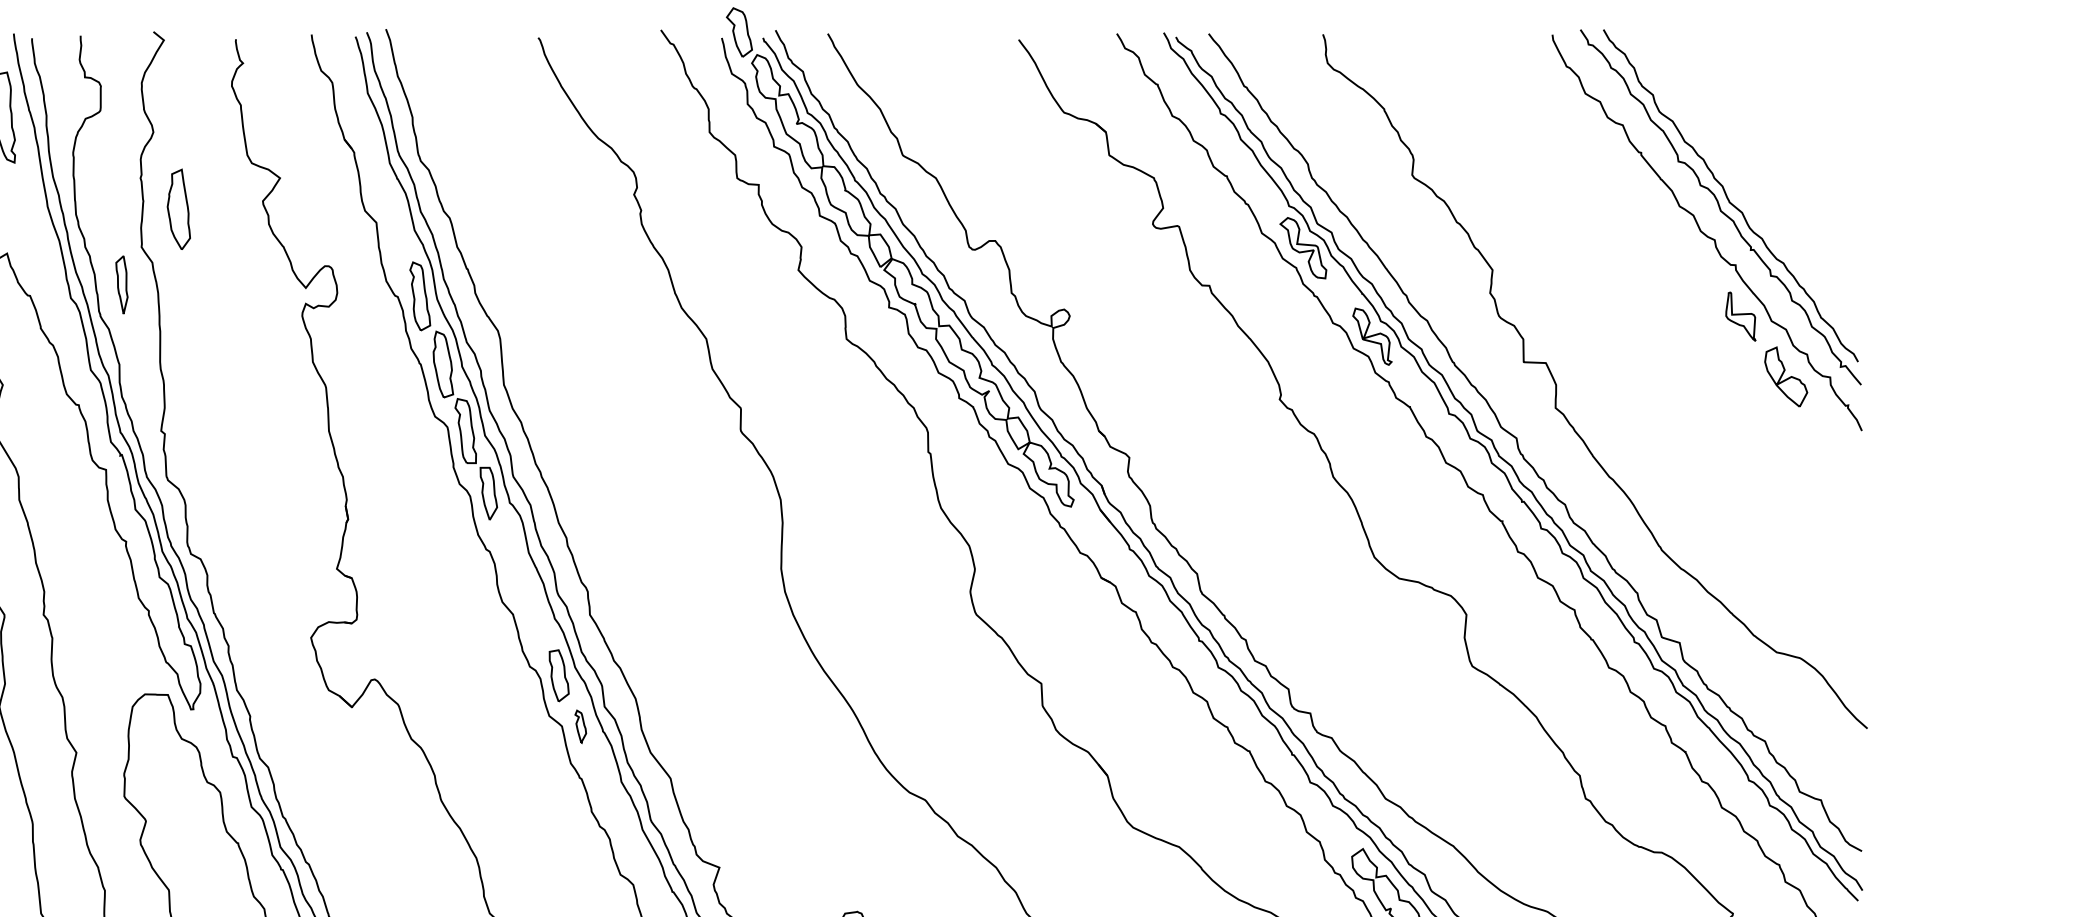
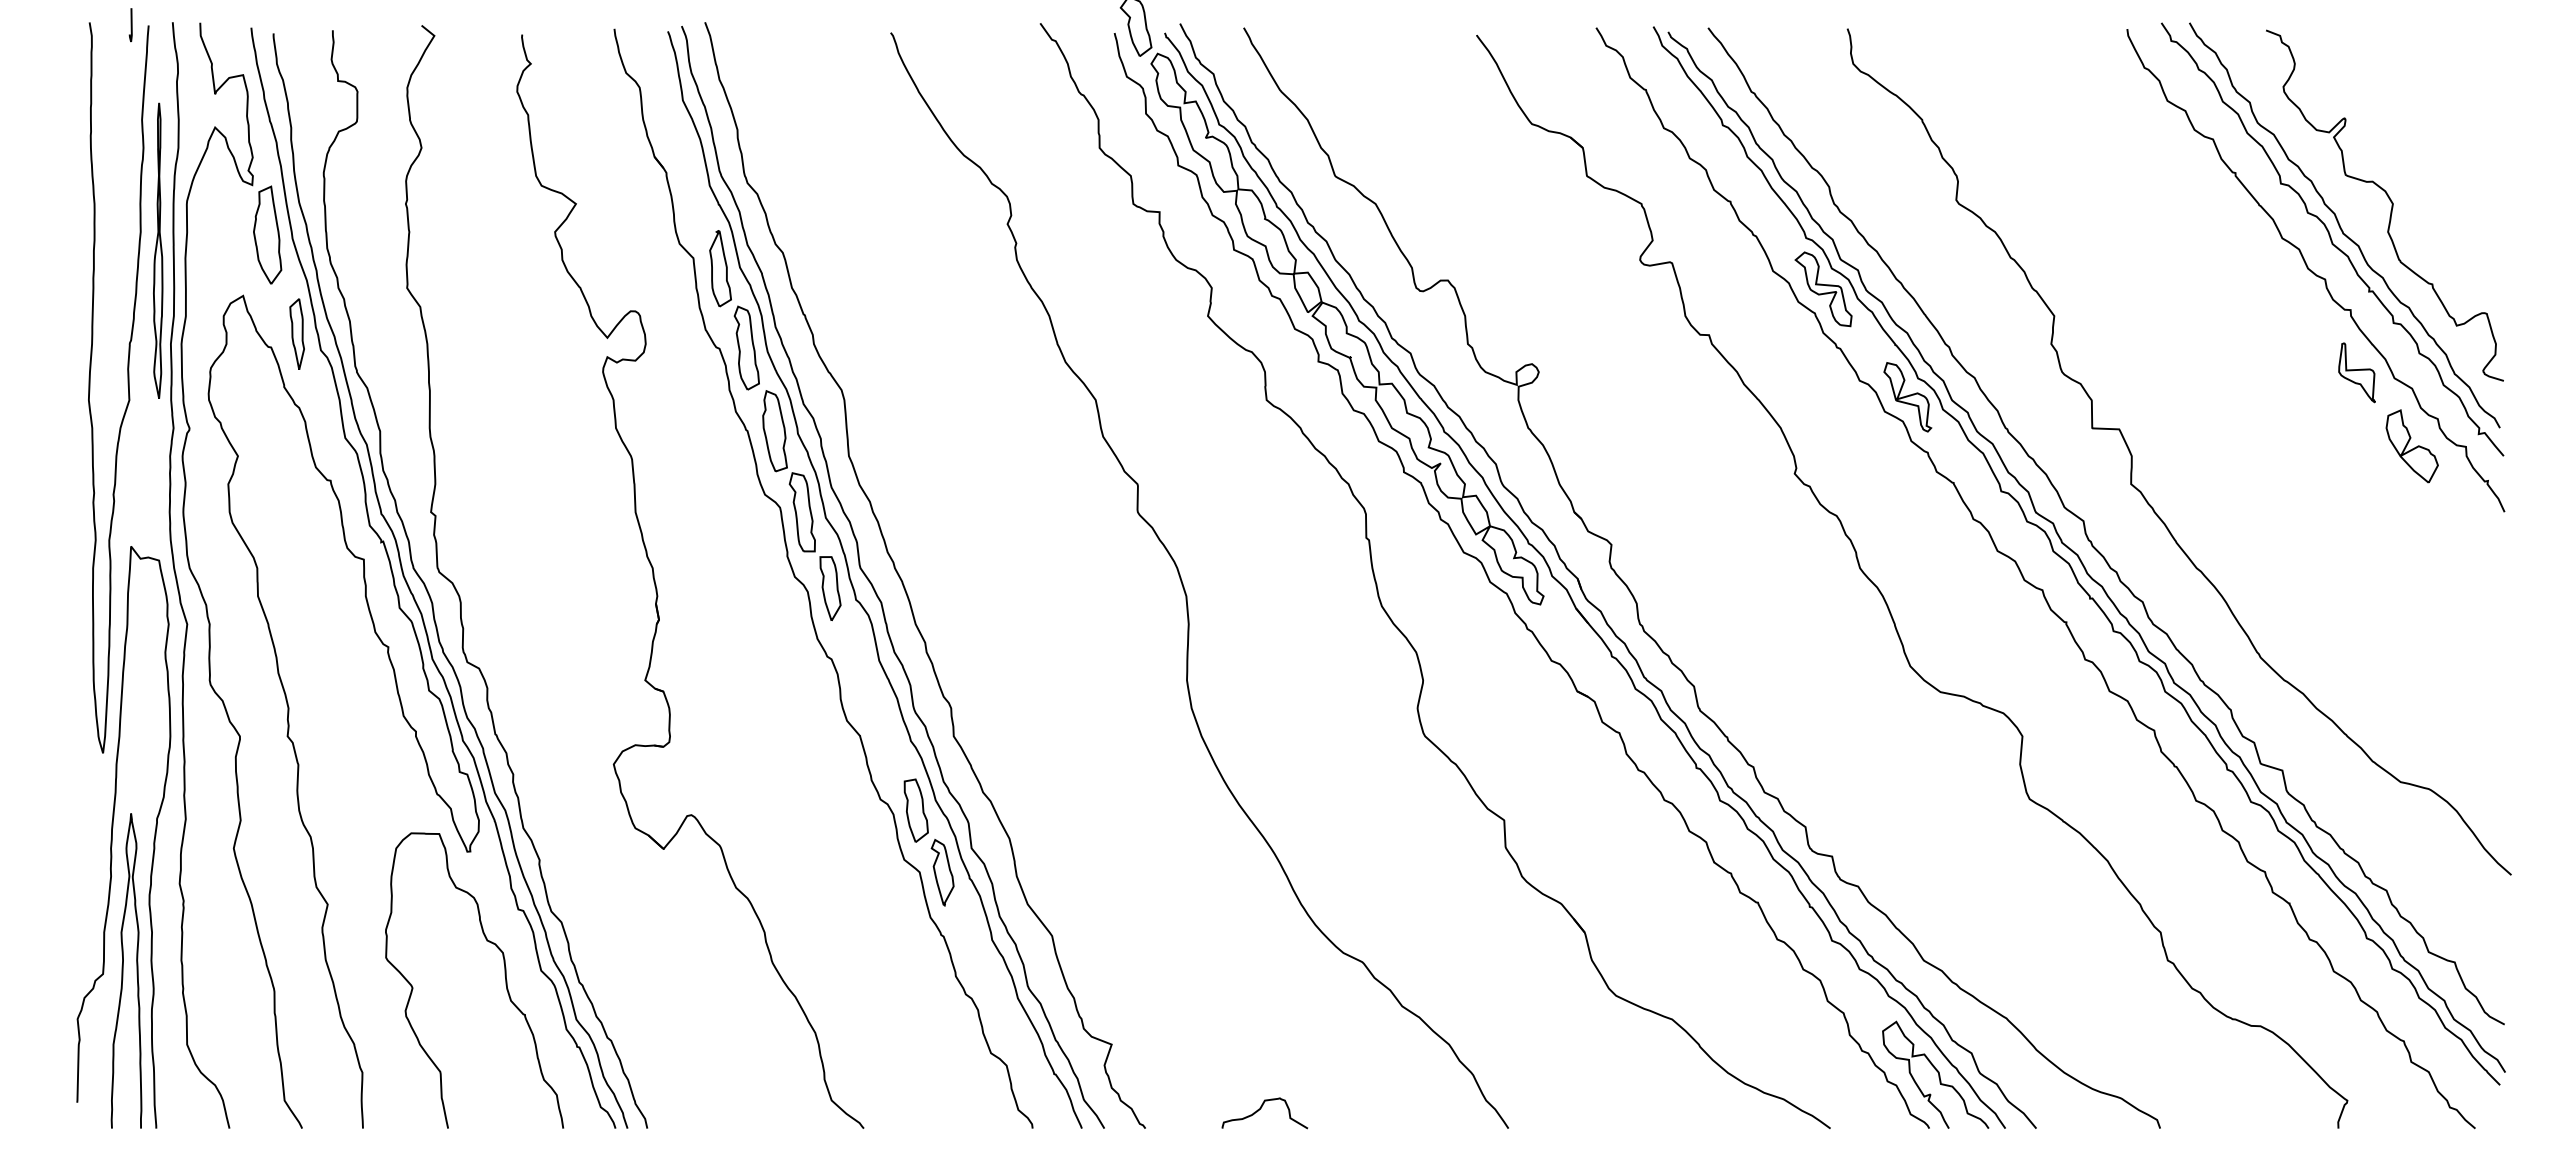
curve: (1769, 179) -> (2391, 205), added
part: (178, 208) -> (267, 234), moved
part: (398, 231) -> (720, 268), added
part: (121, 284) -> (296, 333), moved
part: (580, 726) -> (942, 872), size x1.67

